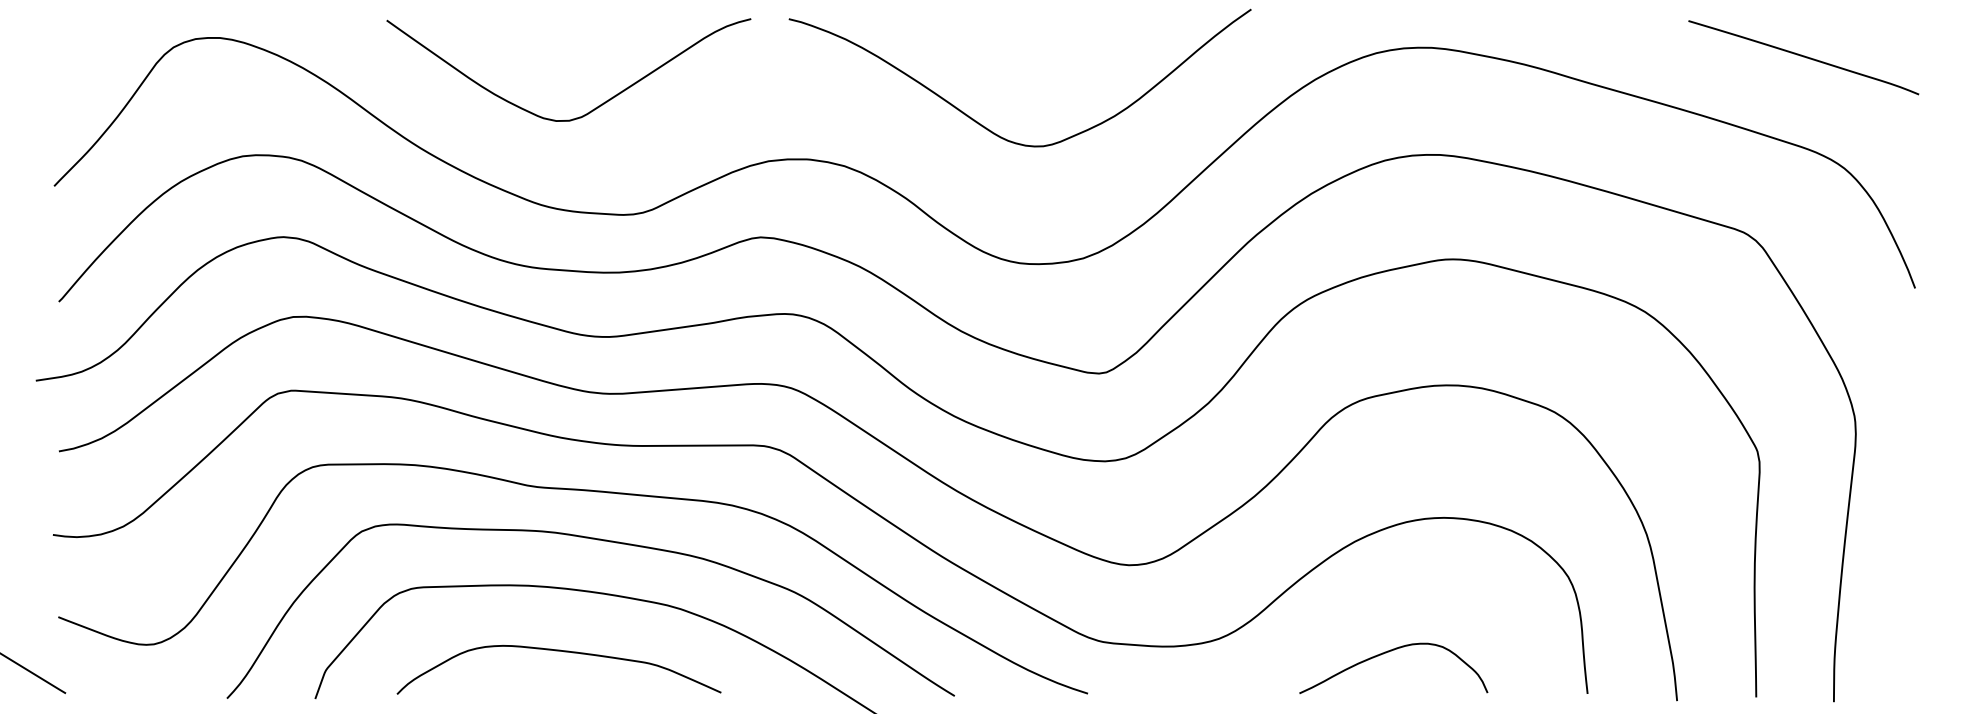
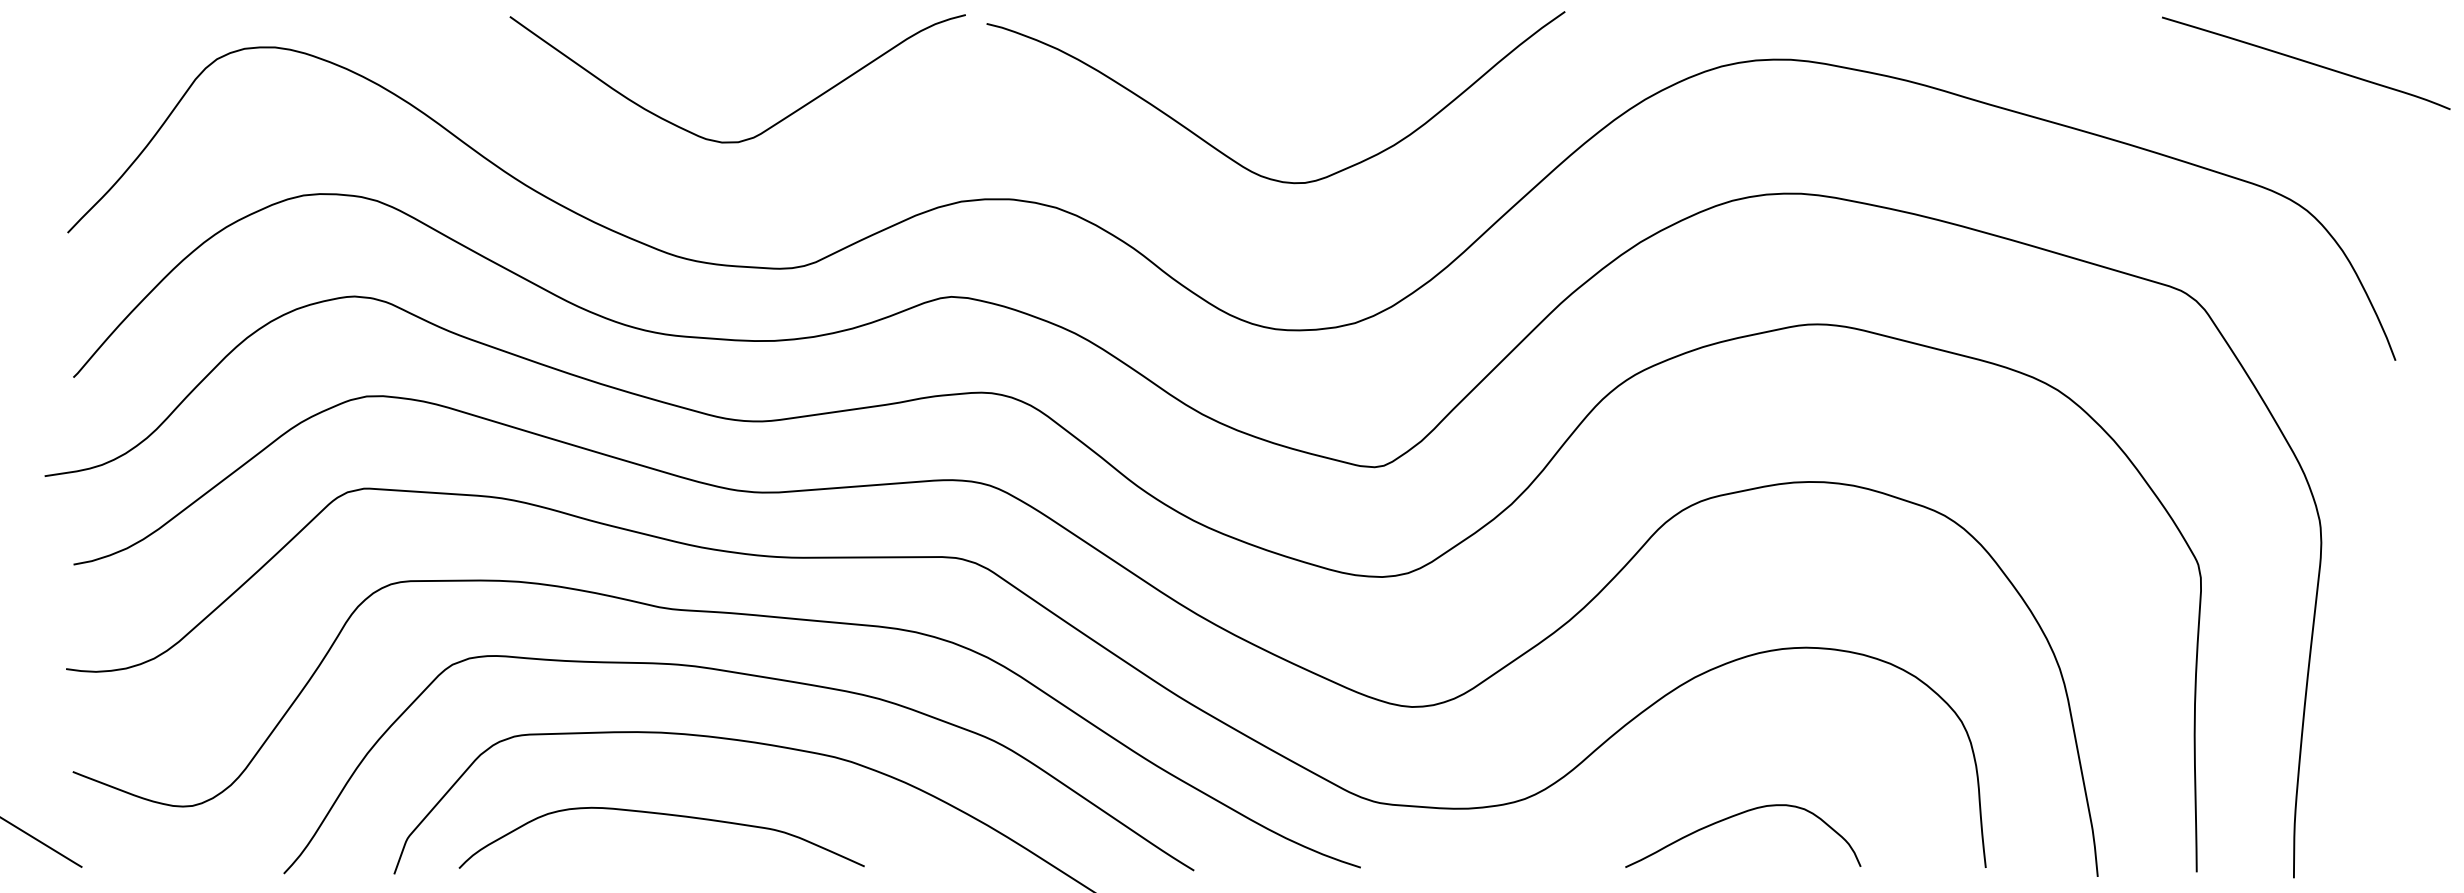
curve: (1803, 57) -> (2305, 63), moved
curve: (595, 107) -> (771, 125), moved
curve: (558, 651) -> (660, 814), moved

